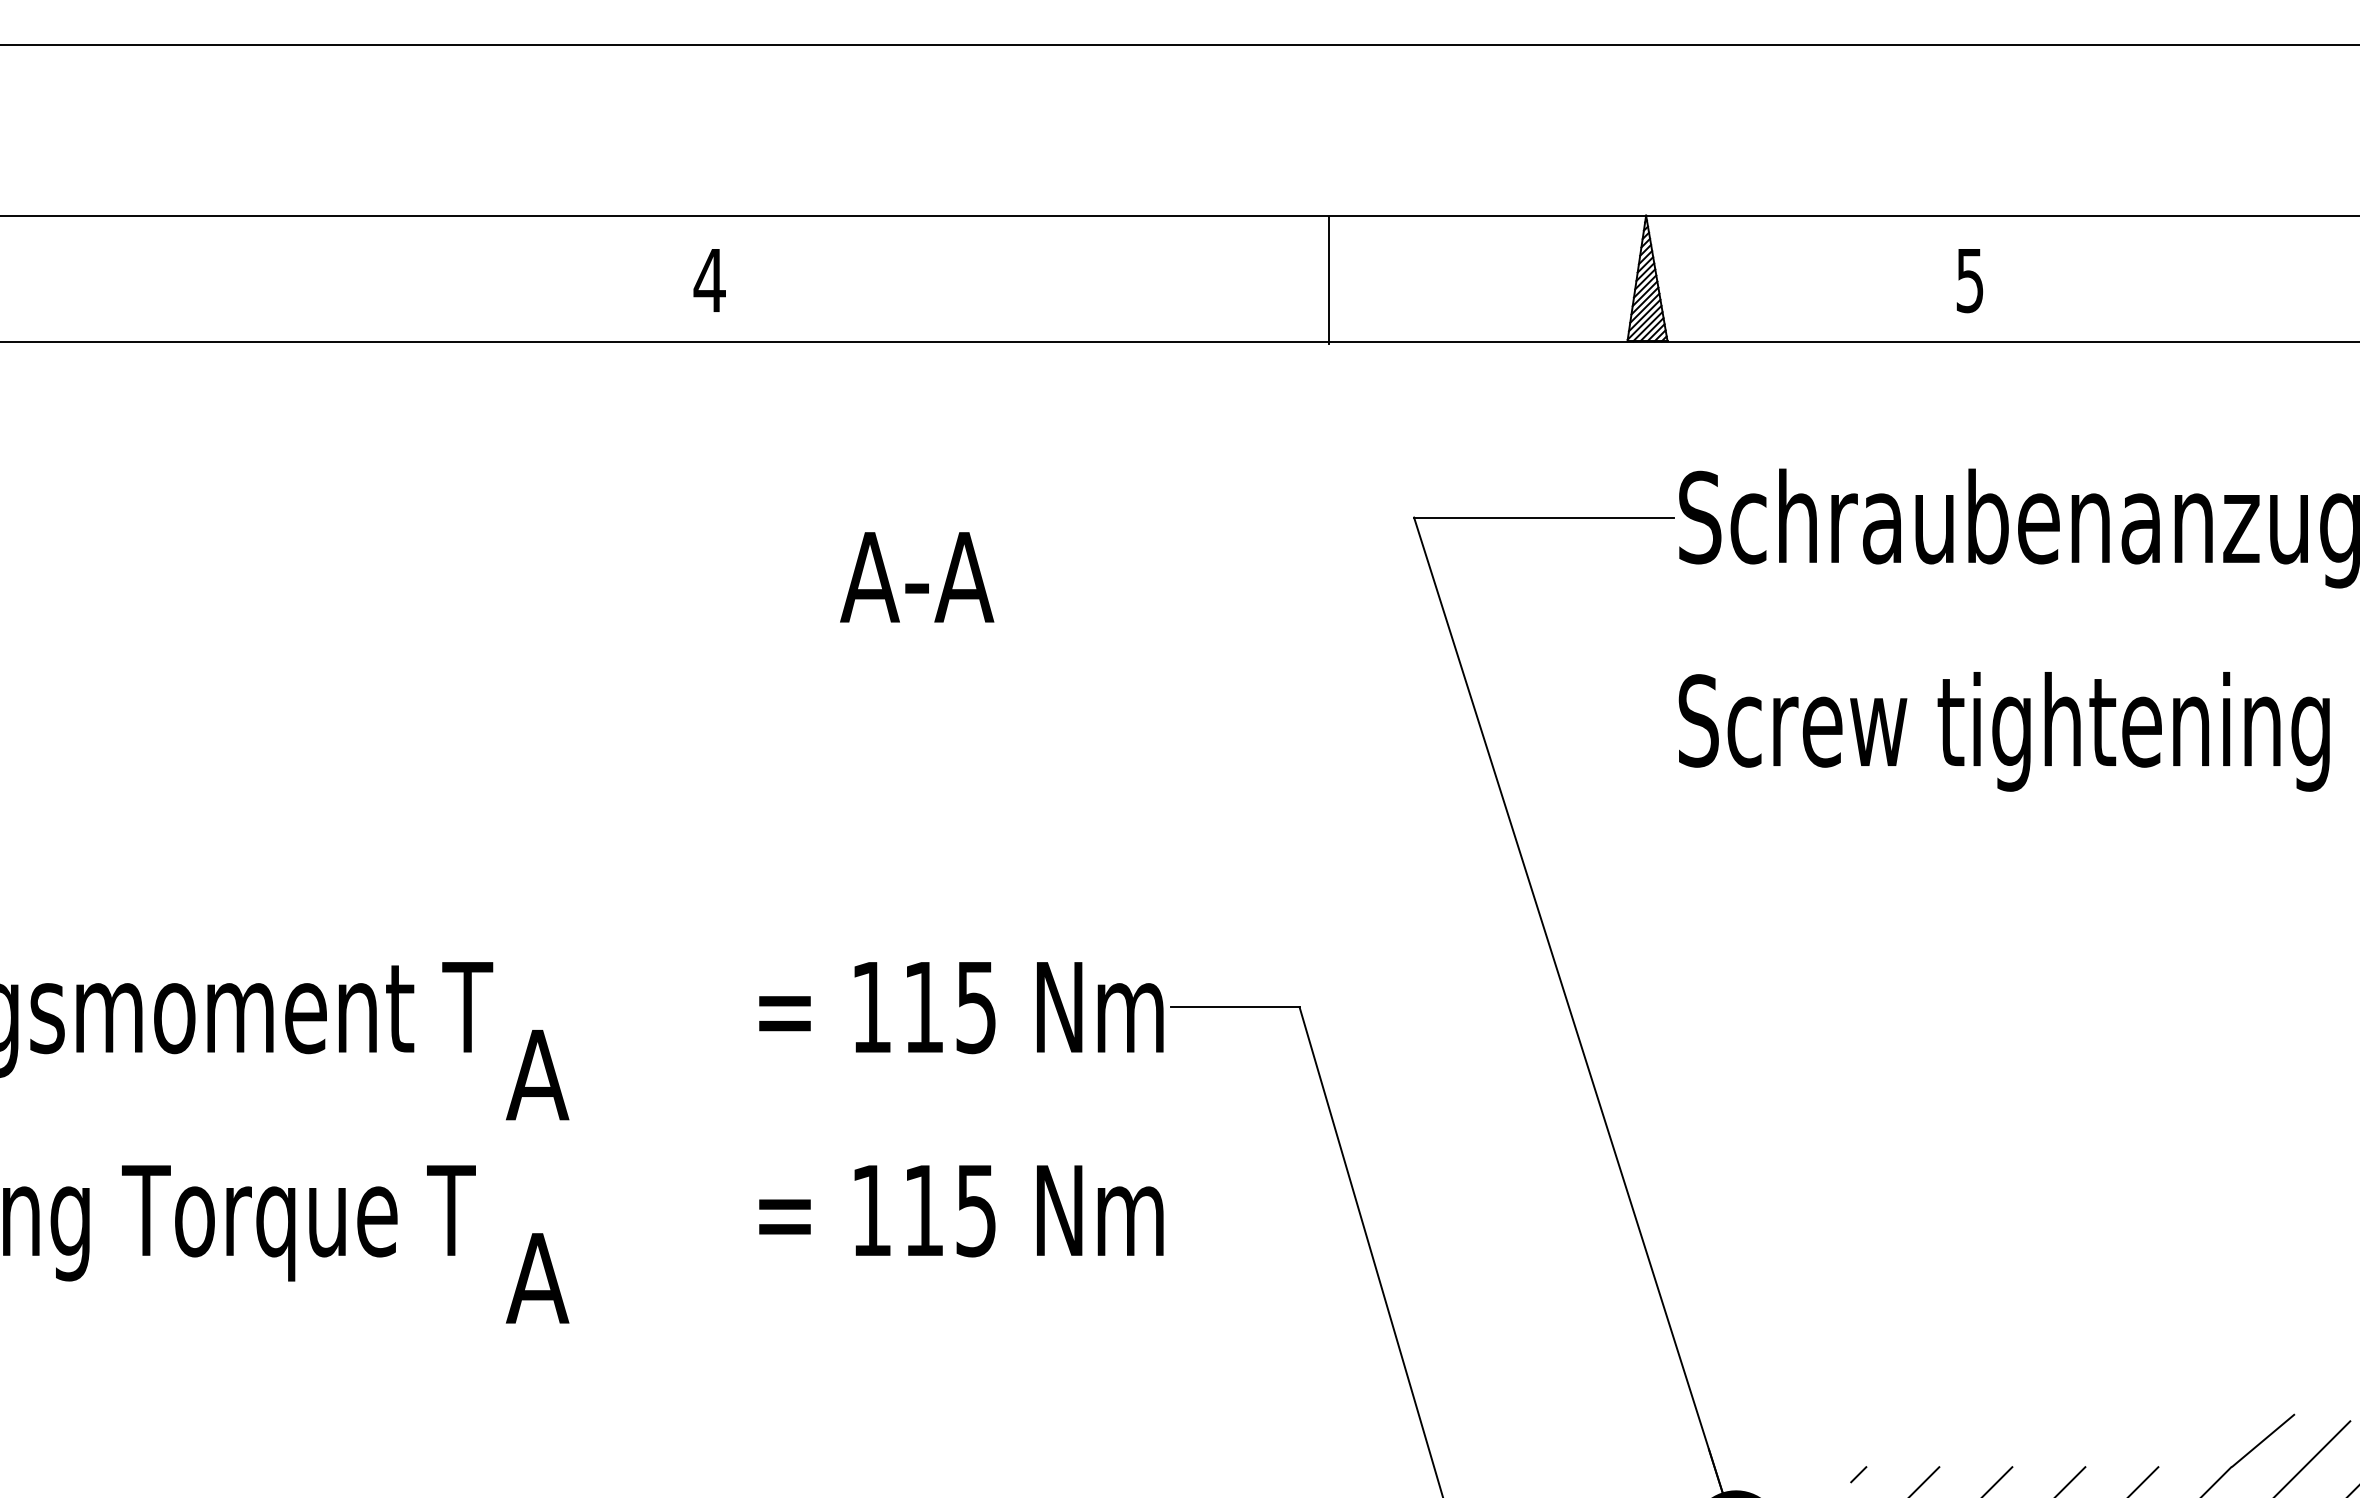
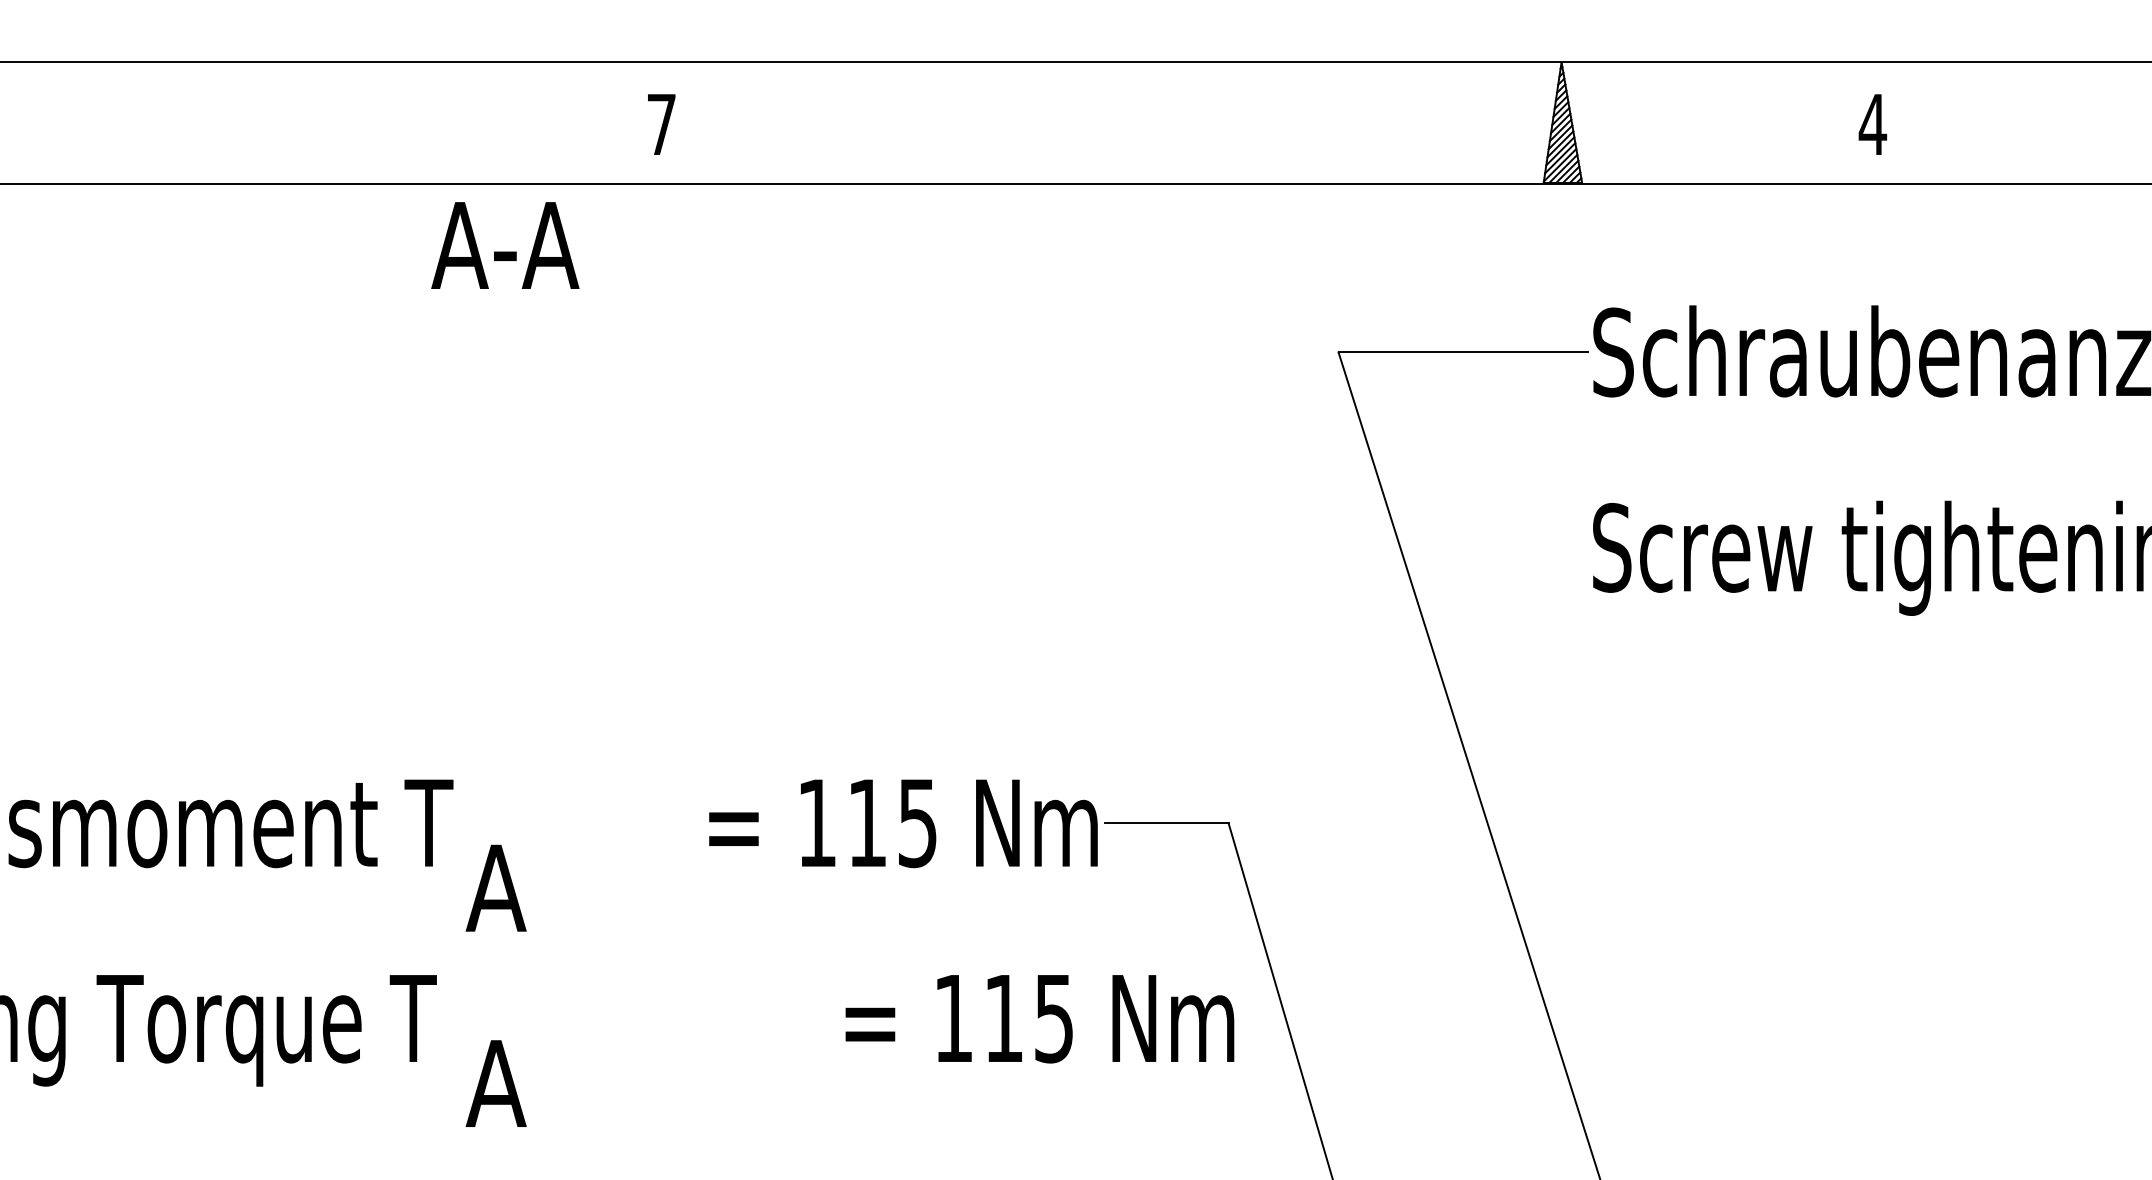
text: (709, 280) -> (661, 124), 4 -> 7
line: (1328, 280) -> (1256, 124), removed
text: (1969, 281) -> (1872, 125), 5 -> 4
text: (917, 577) -> (505, 245), moved
text: (961, 1211) -> (1040, 1019), moved

